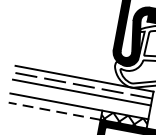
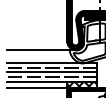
line: (72, 54) -> (41, 49), added
line: (80, 100) -> (52, 77), added
line: (53, 111) -> (36, 87), dashed -> solid

